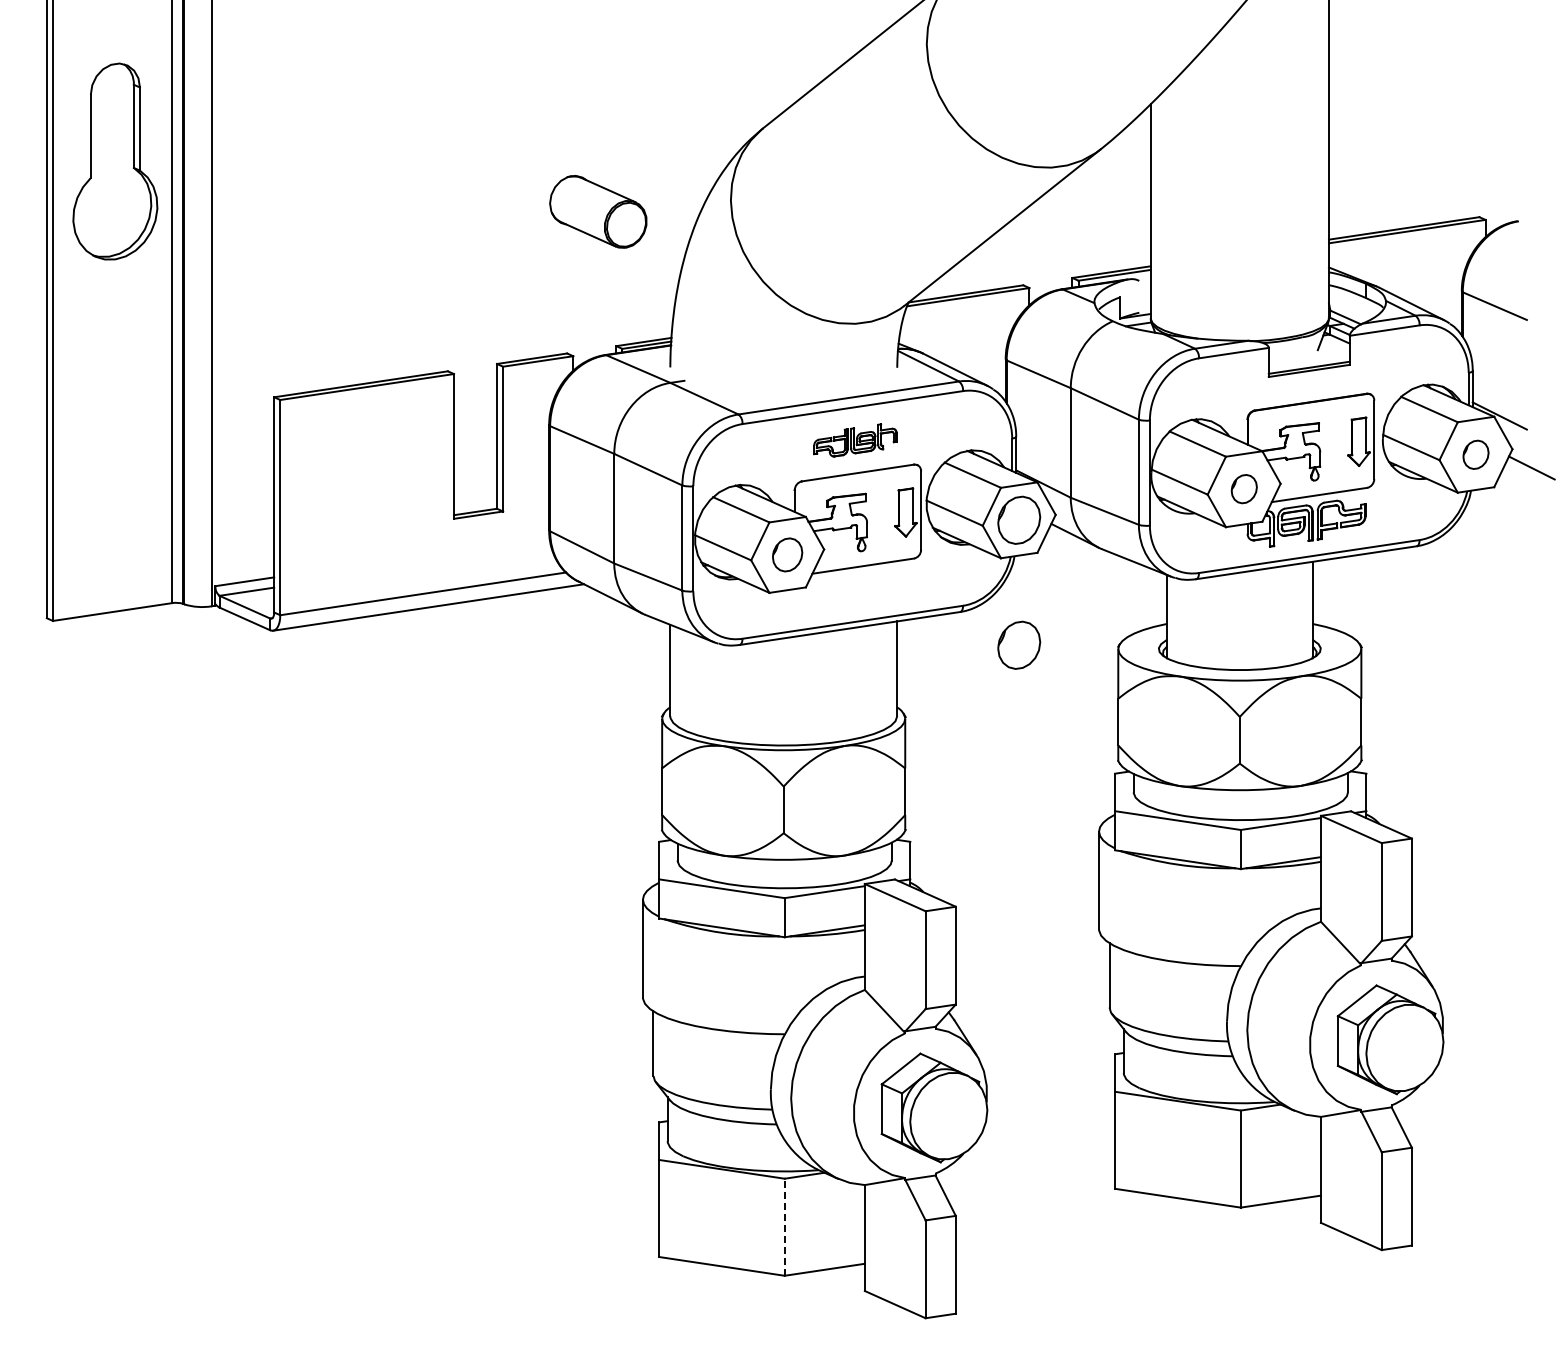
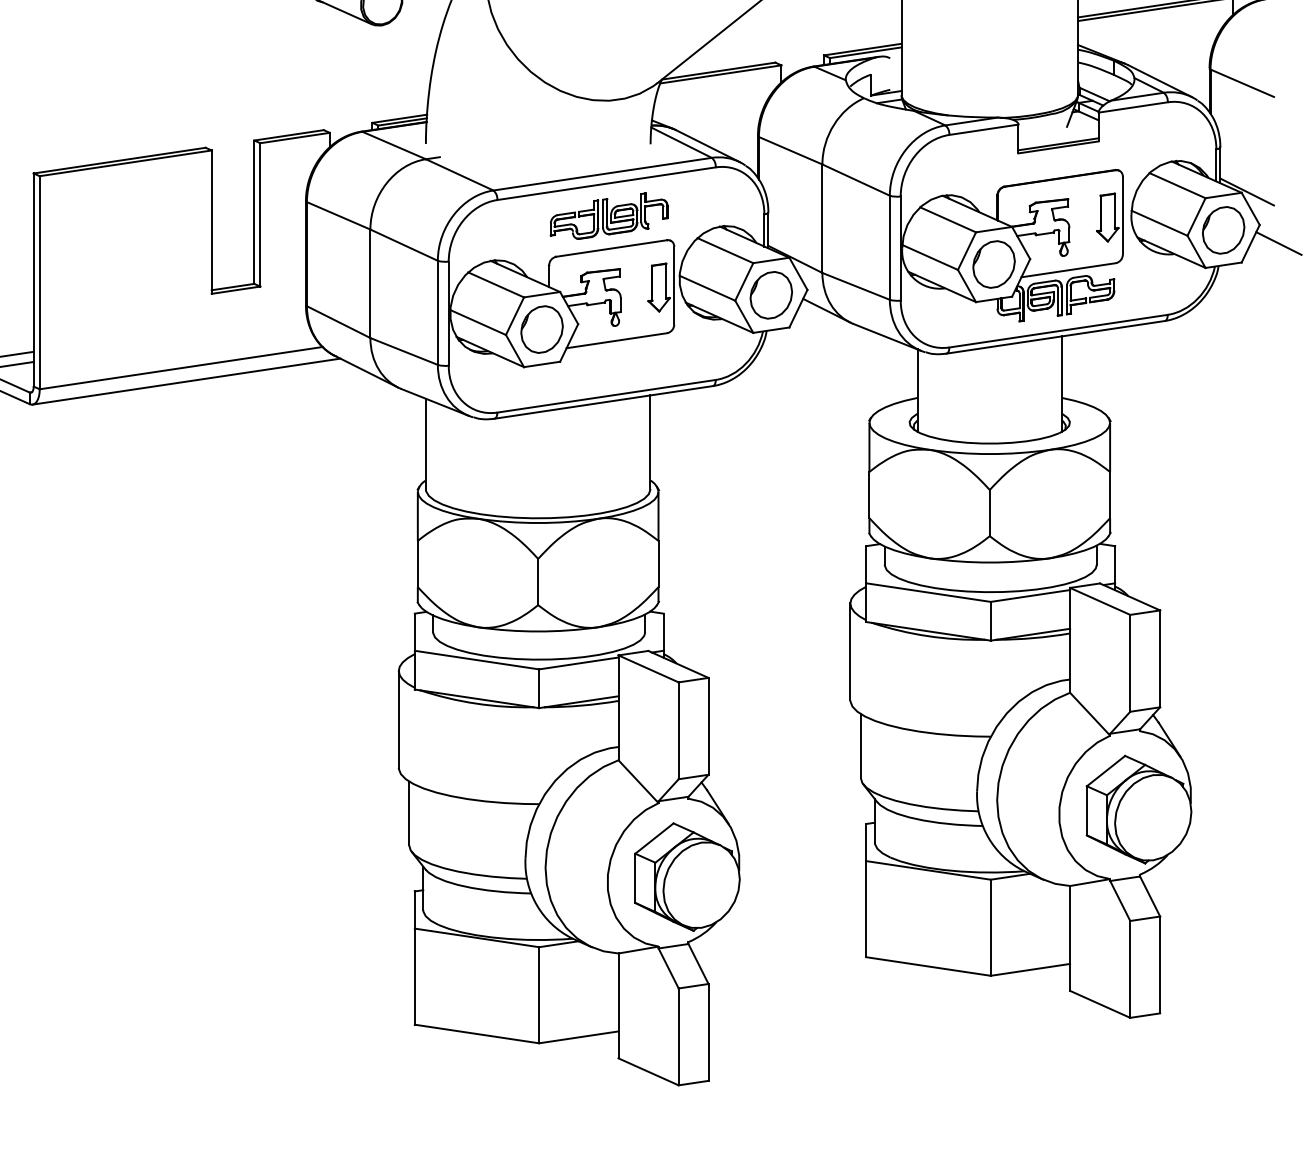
part: (855, 440) -> (609, 216), size x1.43
part: (1475, 454) -> (1223, 230), size x1.67
part: (1244, 488) -> (994, 263), size x1.67
part: (787, 554) -> (541, 329), size x1.43
part: (1019, 644) -> (771, 418), removed
line: (784, 1227) -> (538, 995), dashed -> solid

